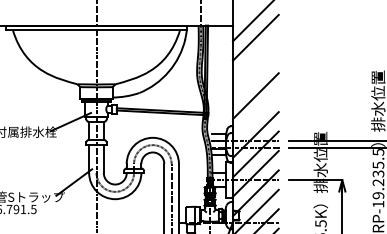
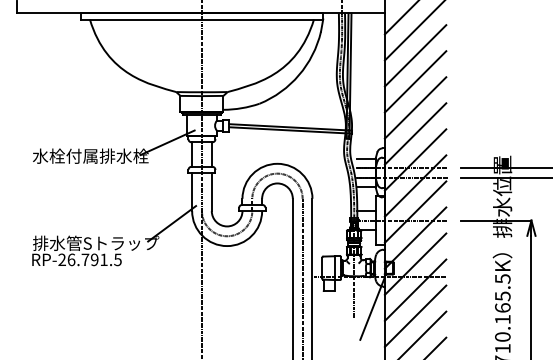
line: (255, 57) -> (415, 55), added
line: (255, 76) -> (415, 81), added
line: (255, 115) -> (415, 133), added

